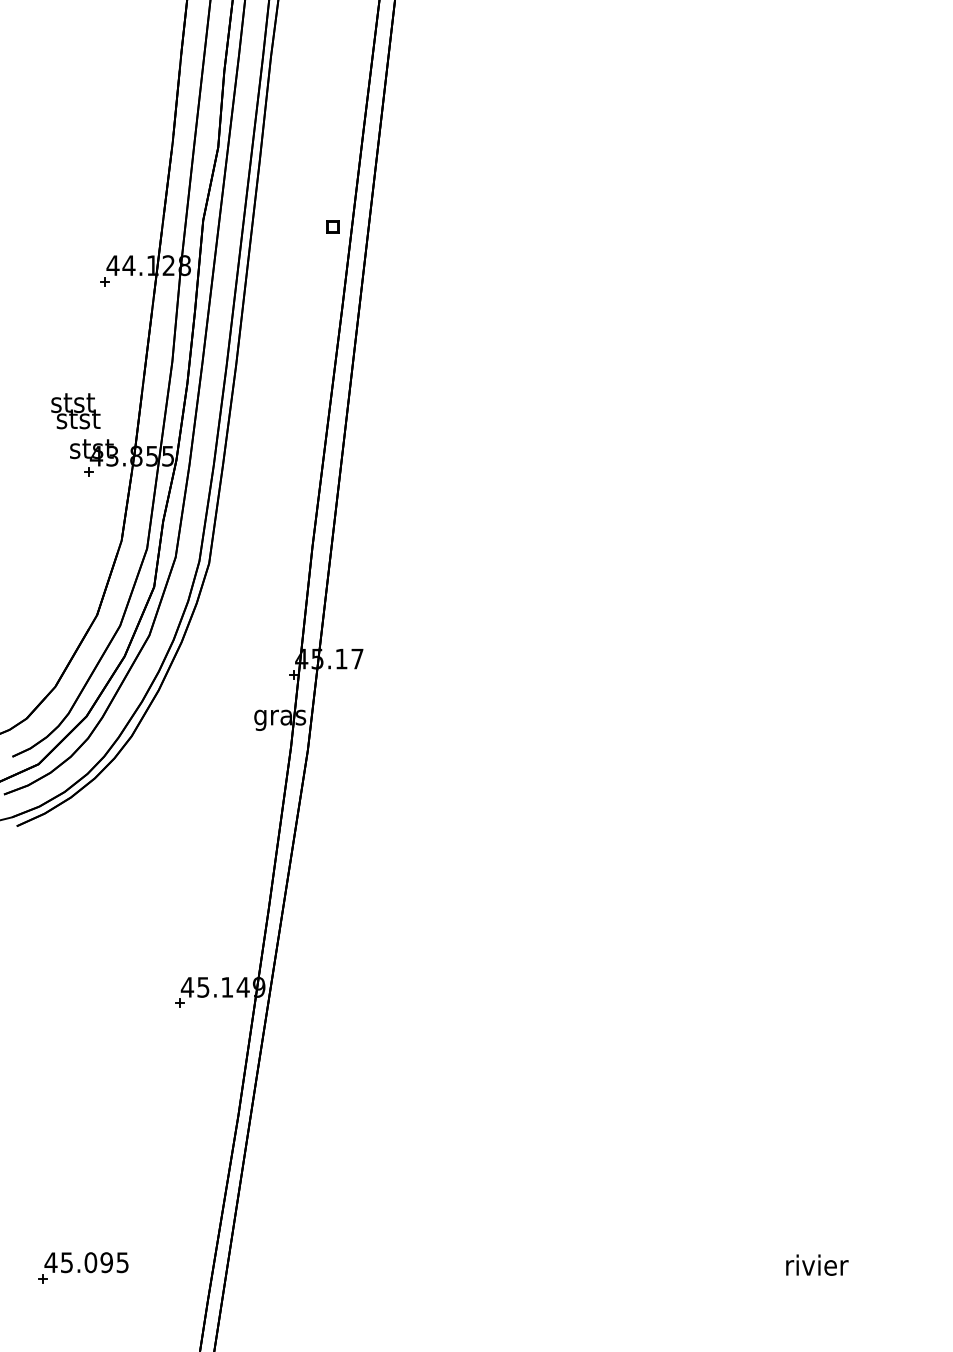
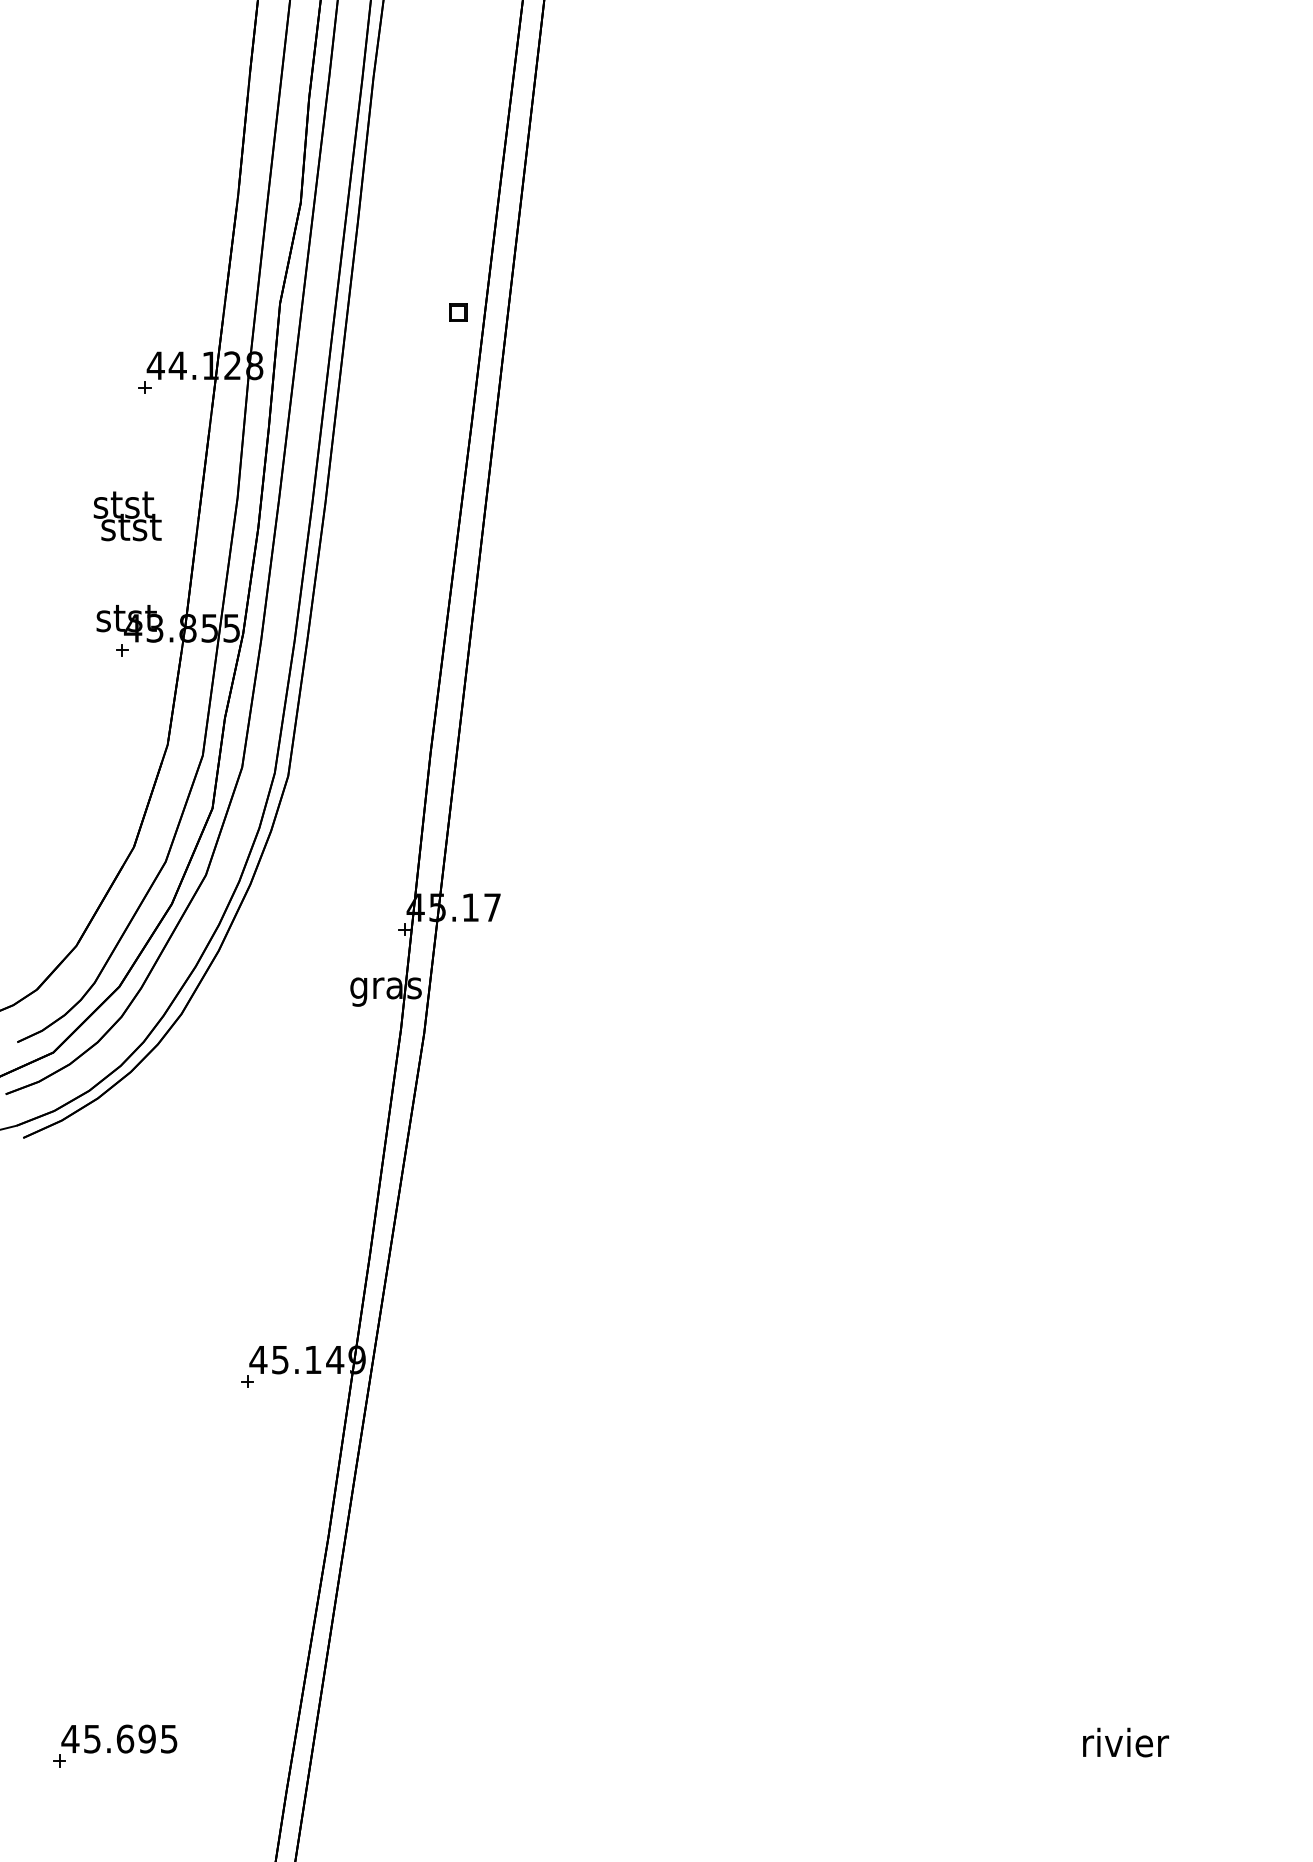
text: (75, 411) -> (127, 516), moved
text: (90, 1262) -> (125, 1738), 45.095 -> 45.695

